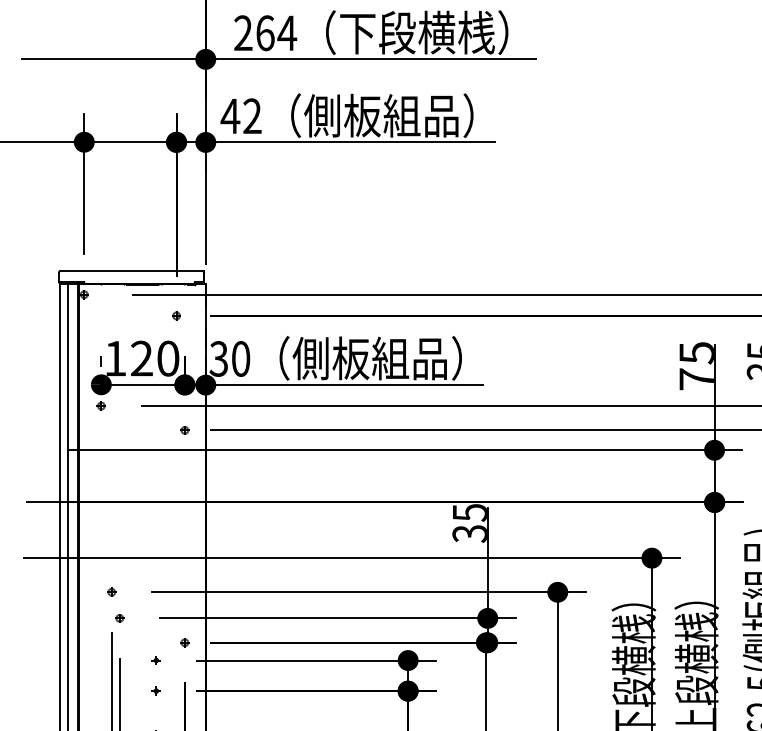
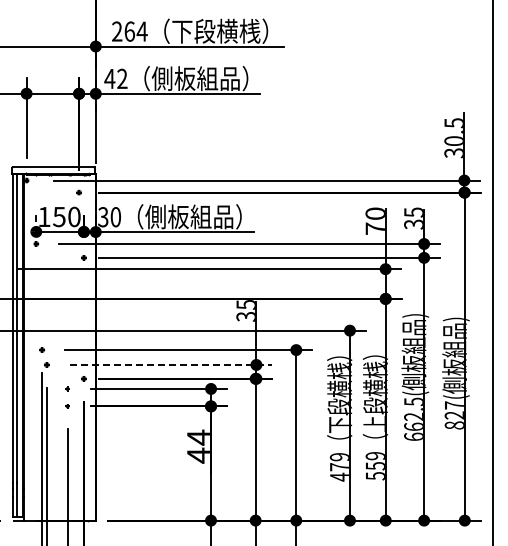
text: (695, 352) -> (374, 213), 75 -> 70
text: (142, 357) -> (59, 216), 120 -> 150
line: (338, 617) -> (171, 364), solid -> dashed

